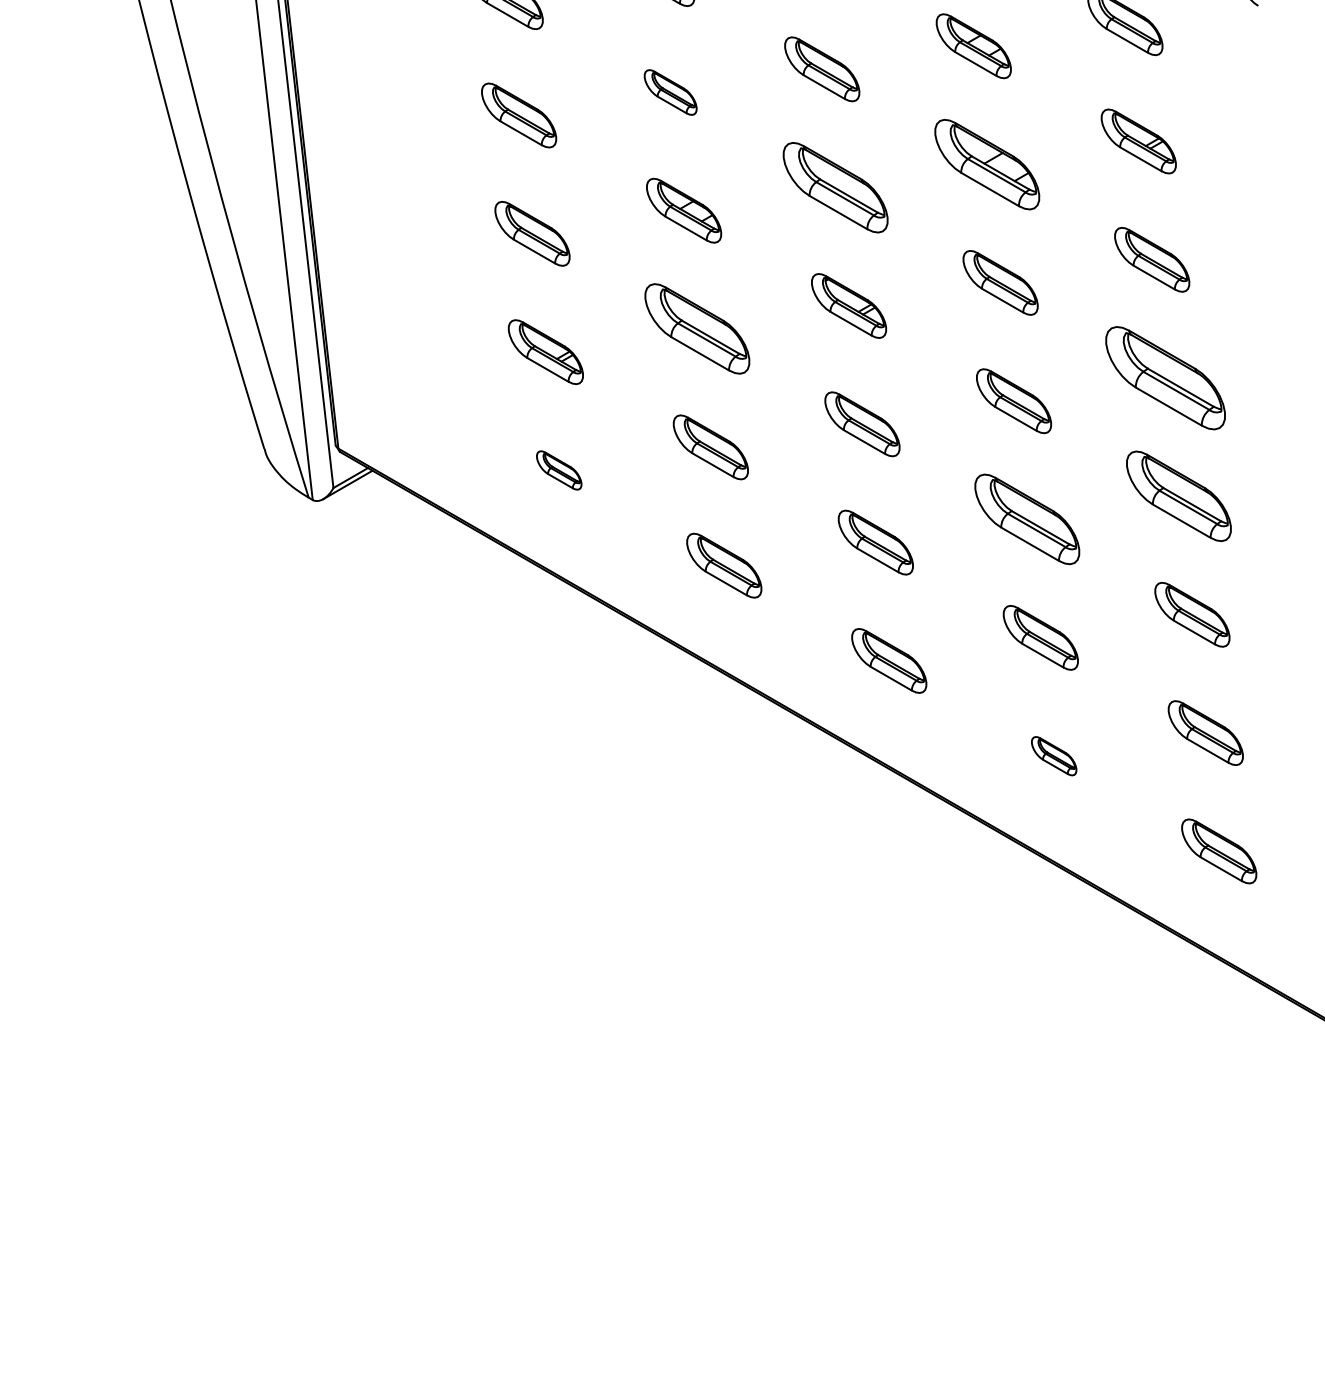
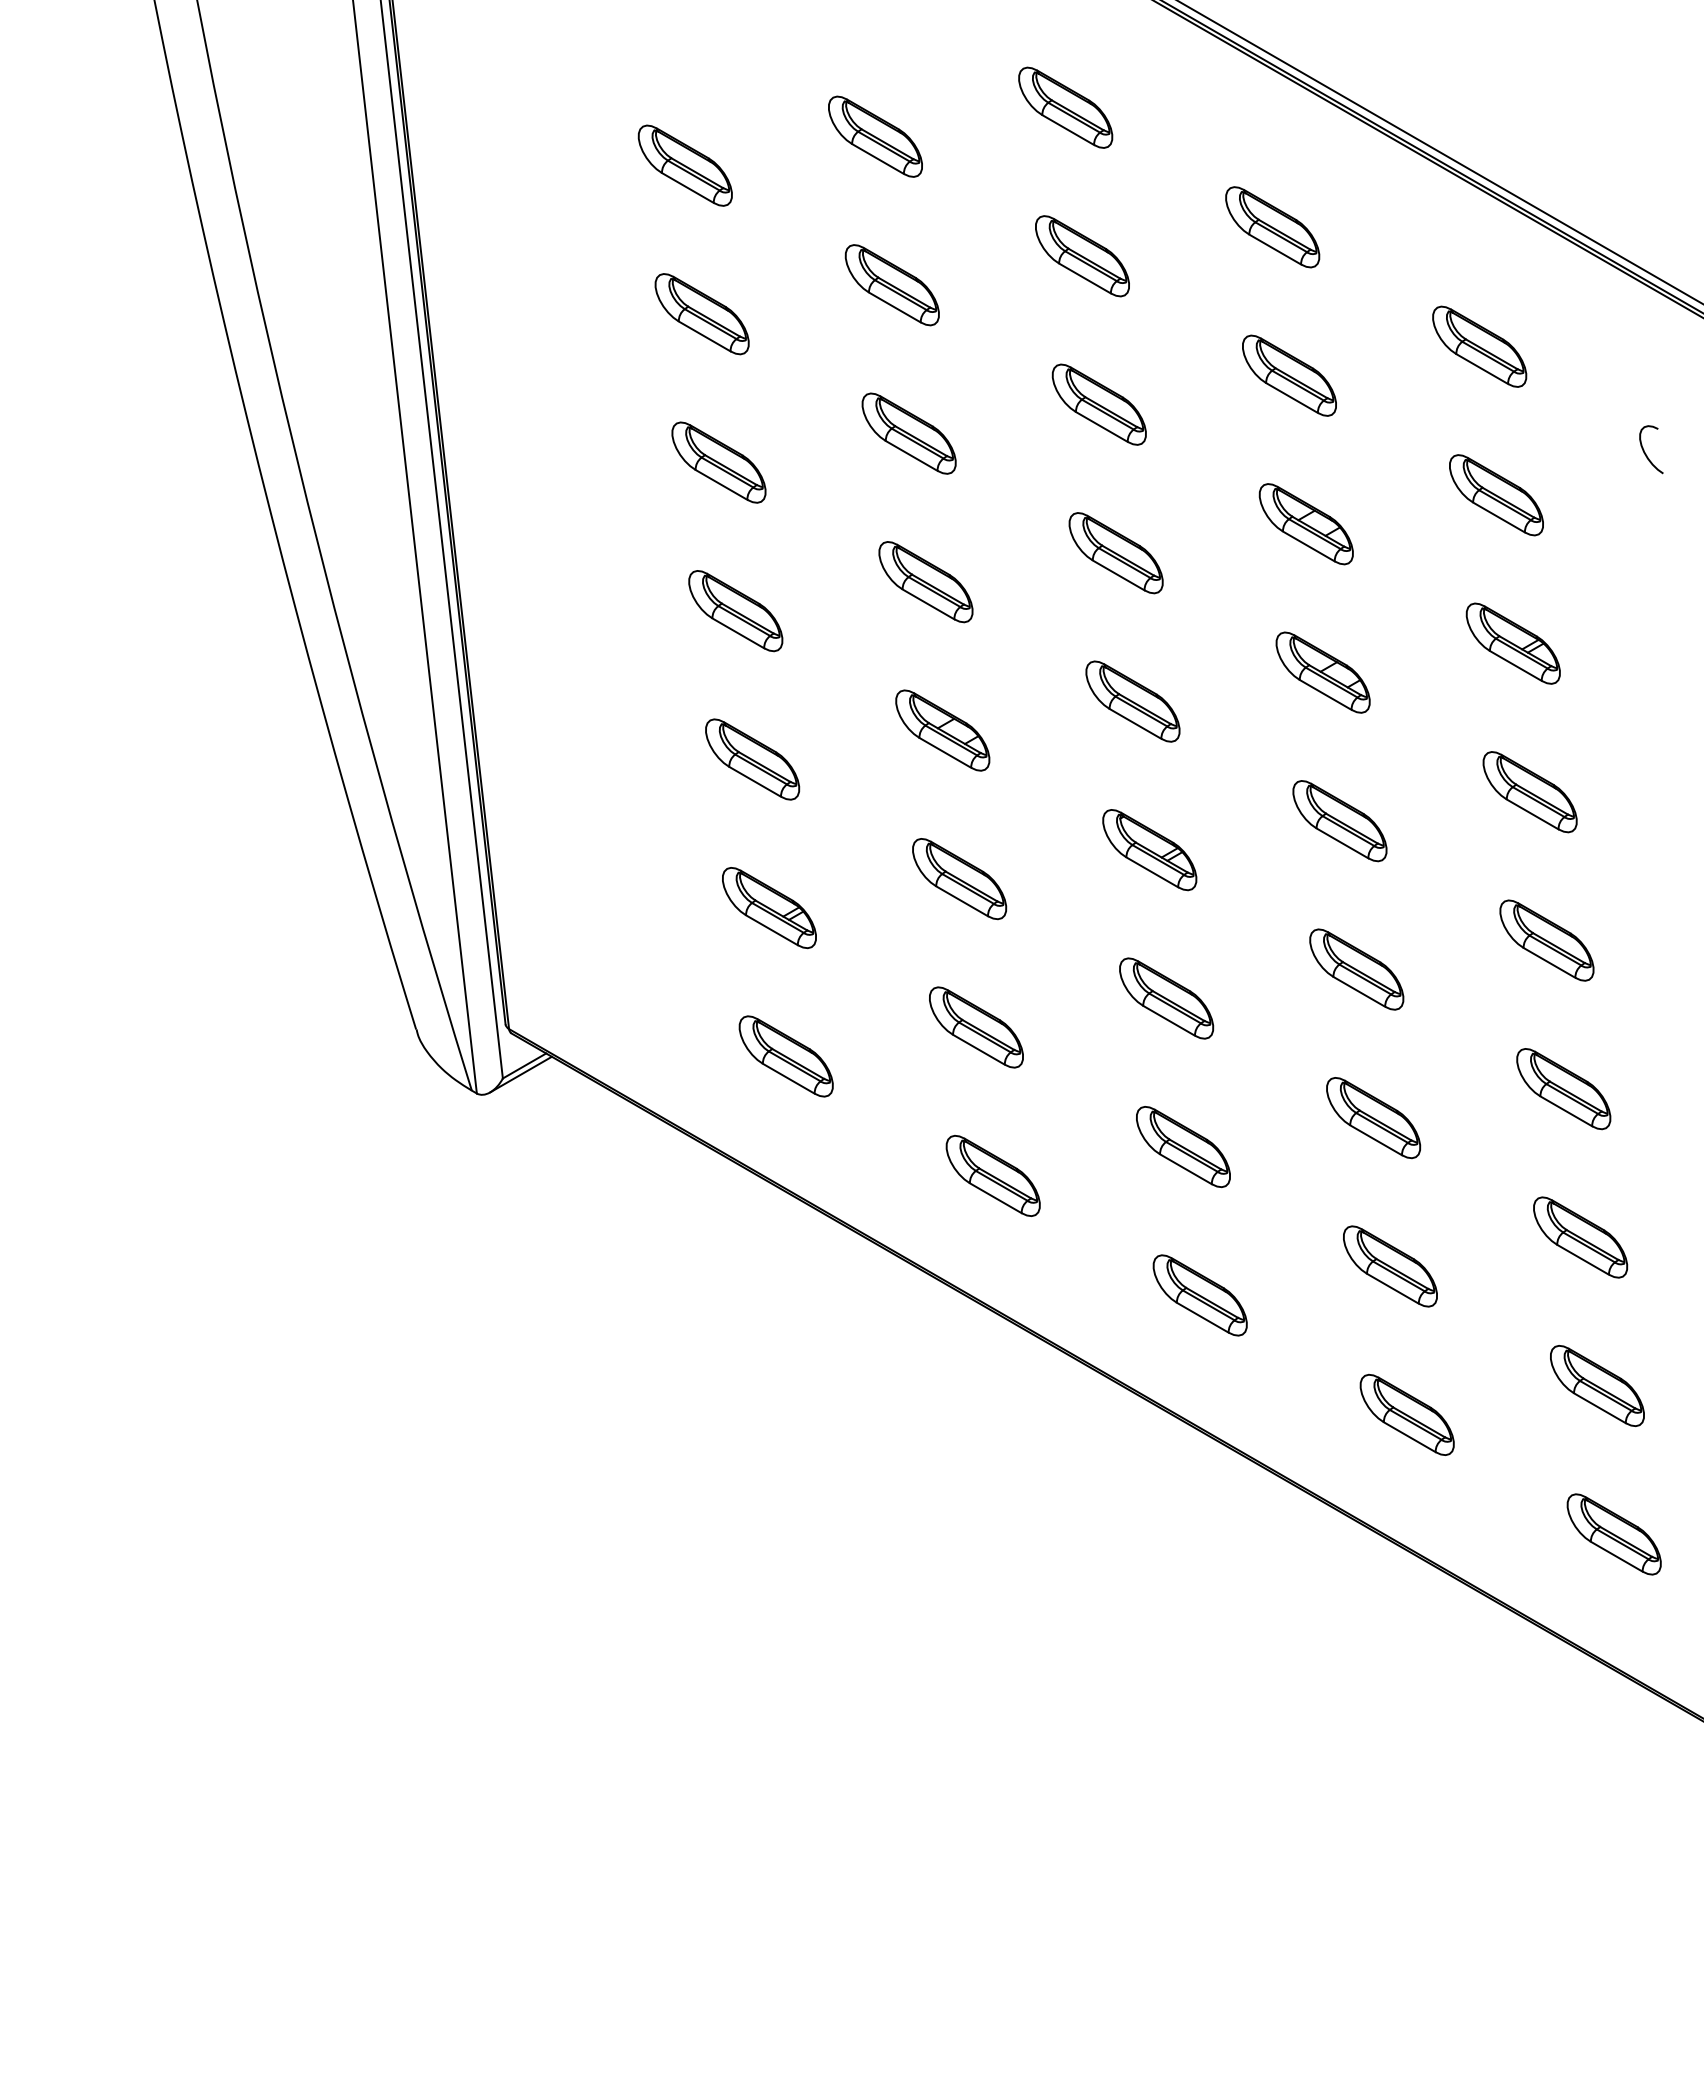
part: (670, 92) -> (925, 582), size x1.43
part: (986, 164) -> (1322, 672), size x0.71
part: (835, 187) -> (1132, 701), size x0.71
part: (697, 329) -> (959, 879), size x0.71
part: (1165, 378) -> (1546, 940), size x0.62
part: (558, 470) -> (785, 1056), size x1.67
part: (1178, 496) -> (1563, 1089), size x0.71
part: (1027, 519) -> (1373, 1118), size x0.71
part: (1053, 755) -> (1406, 1414), size x1.67

